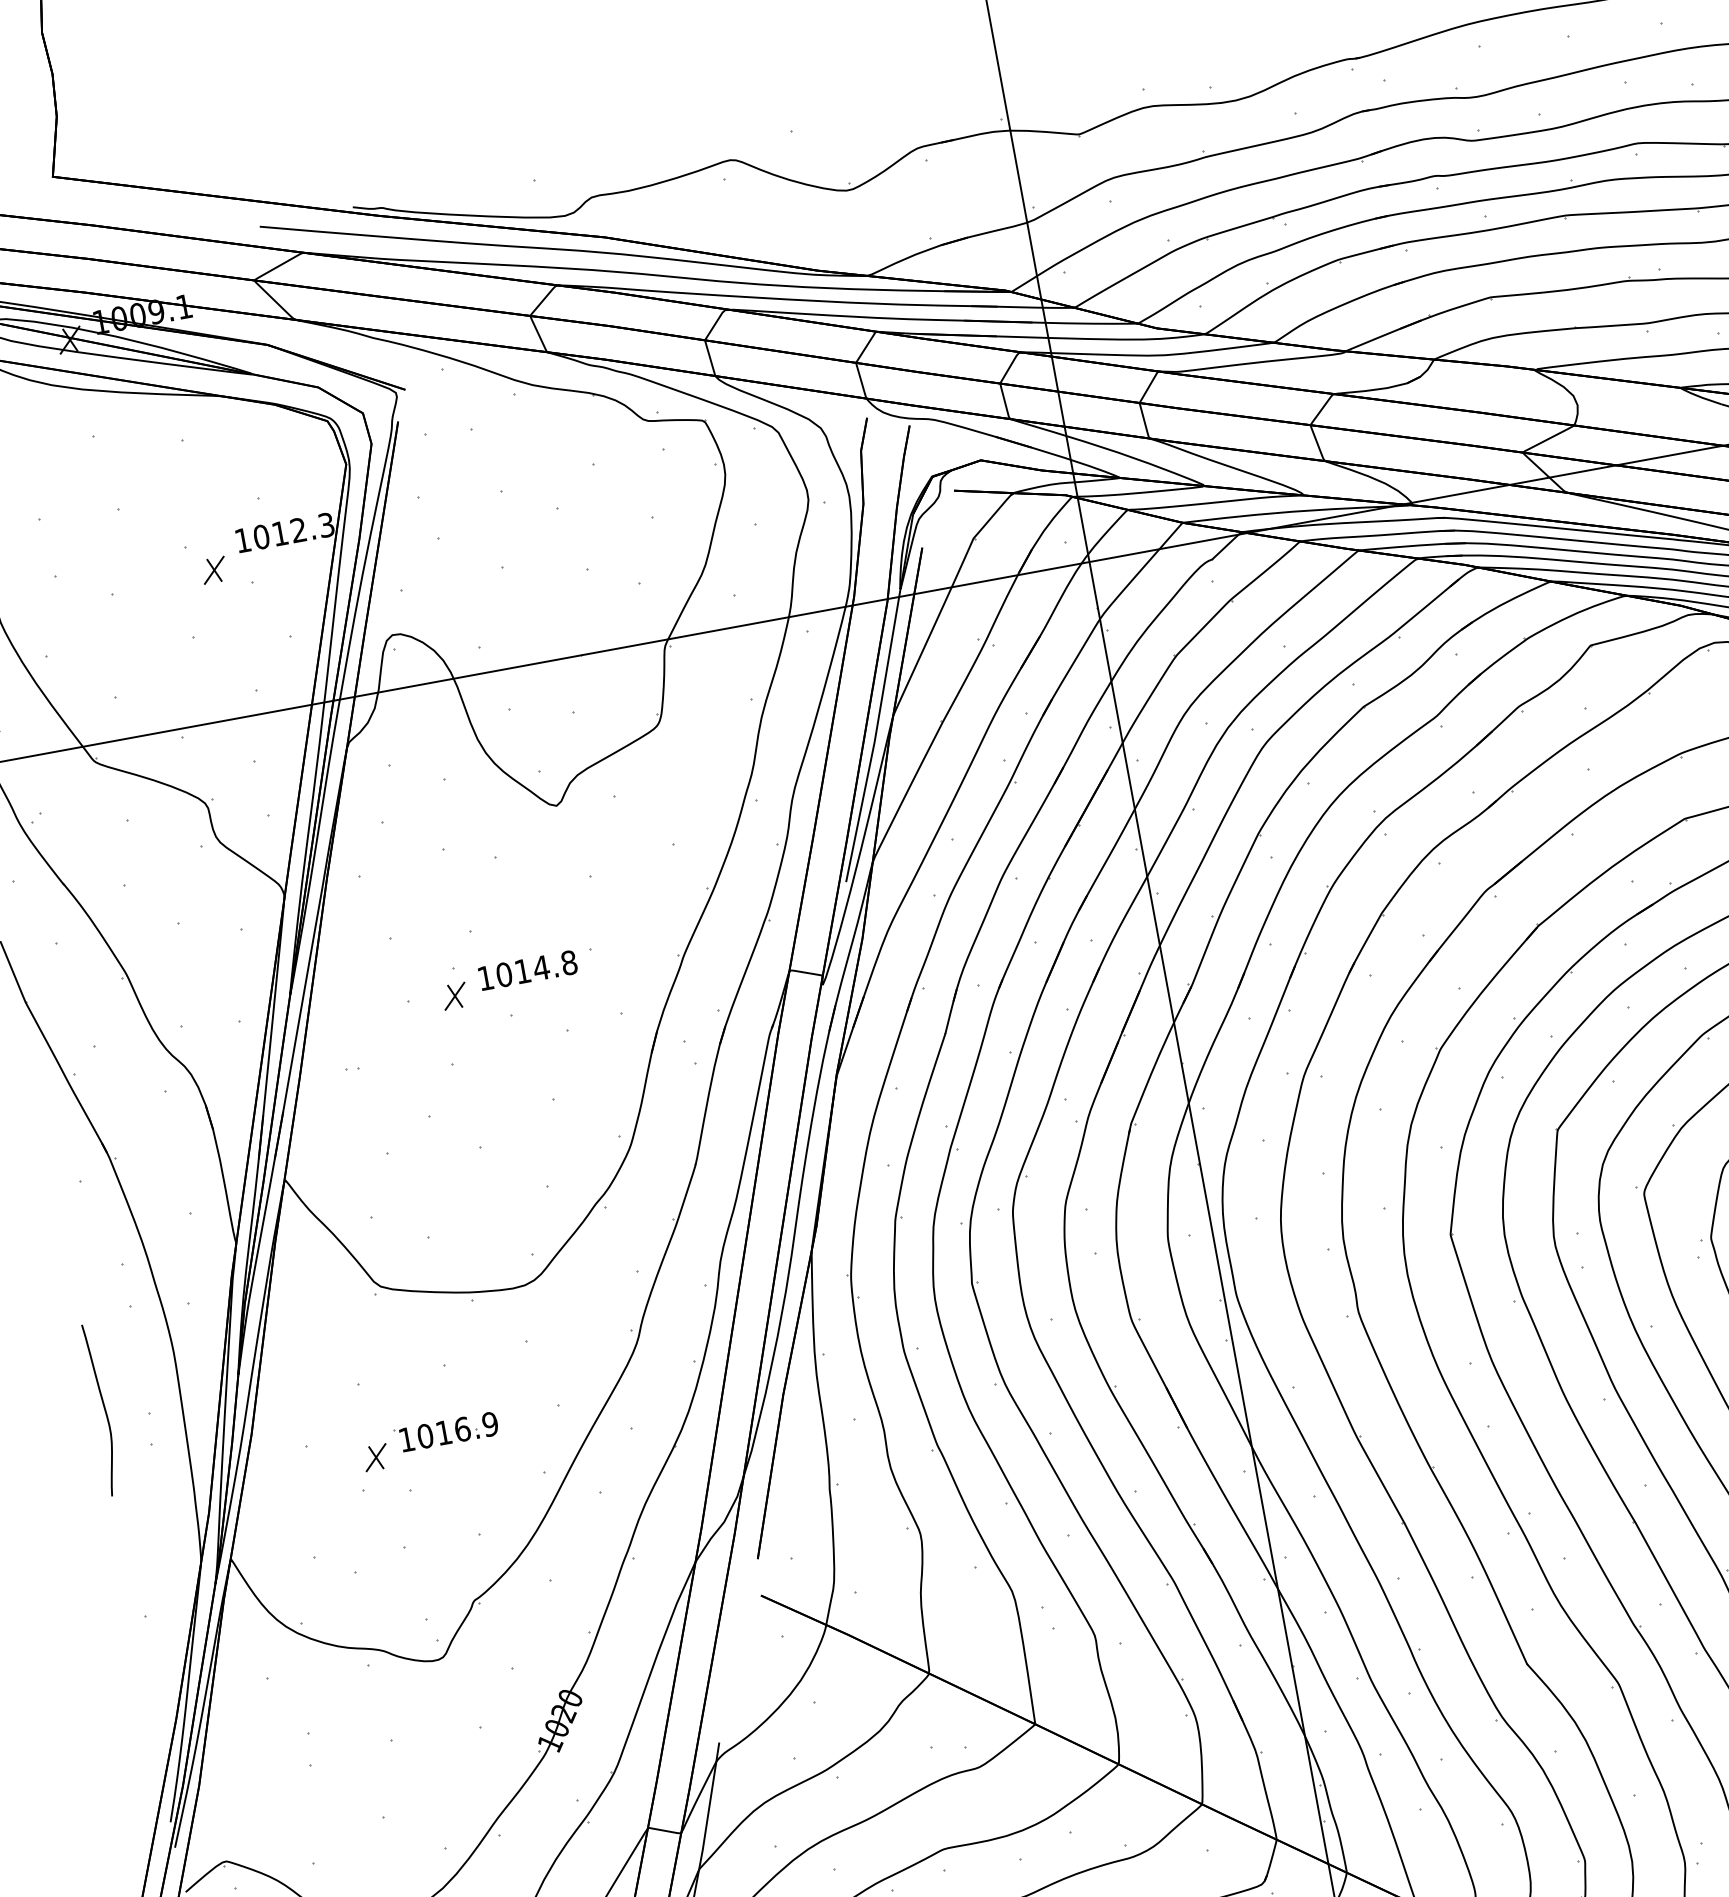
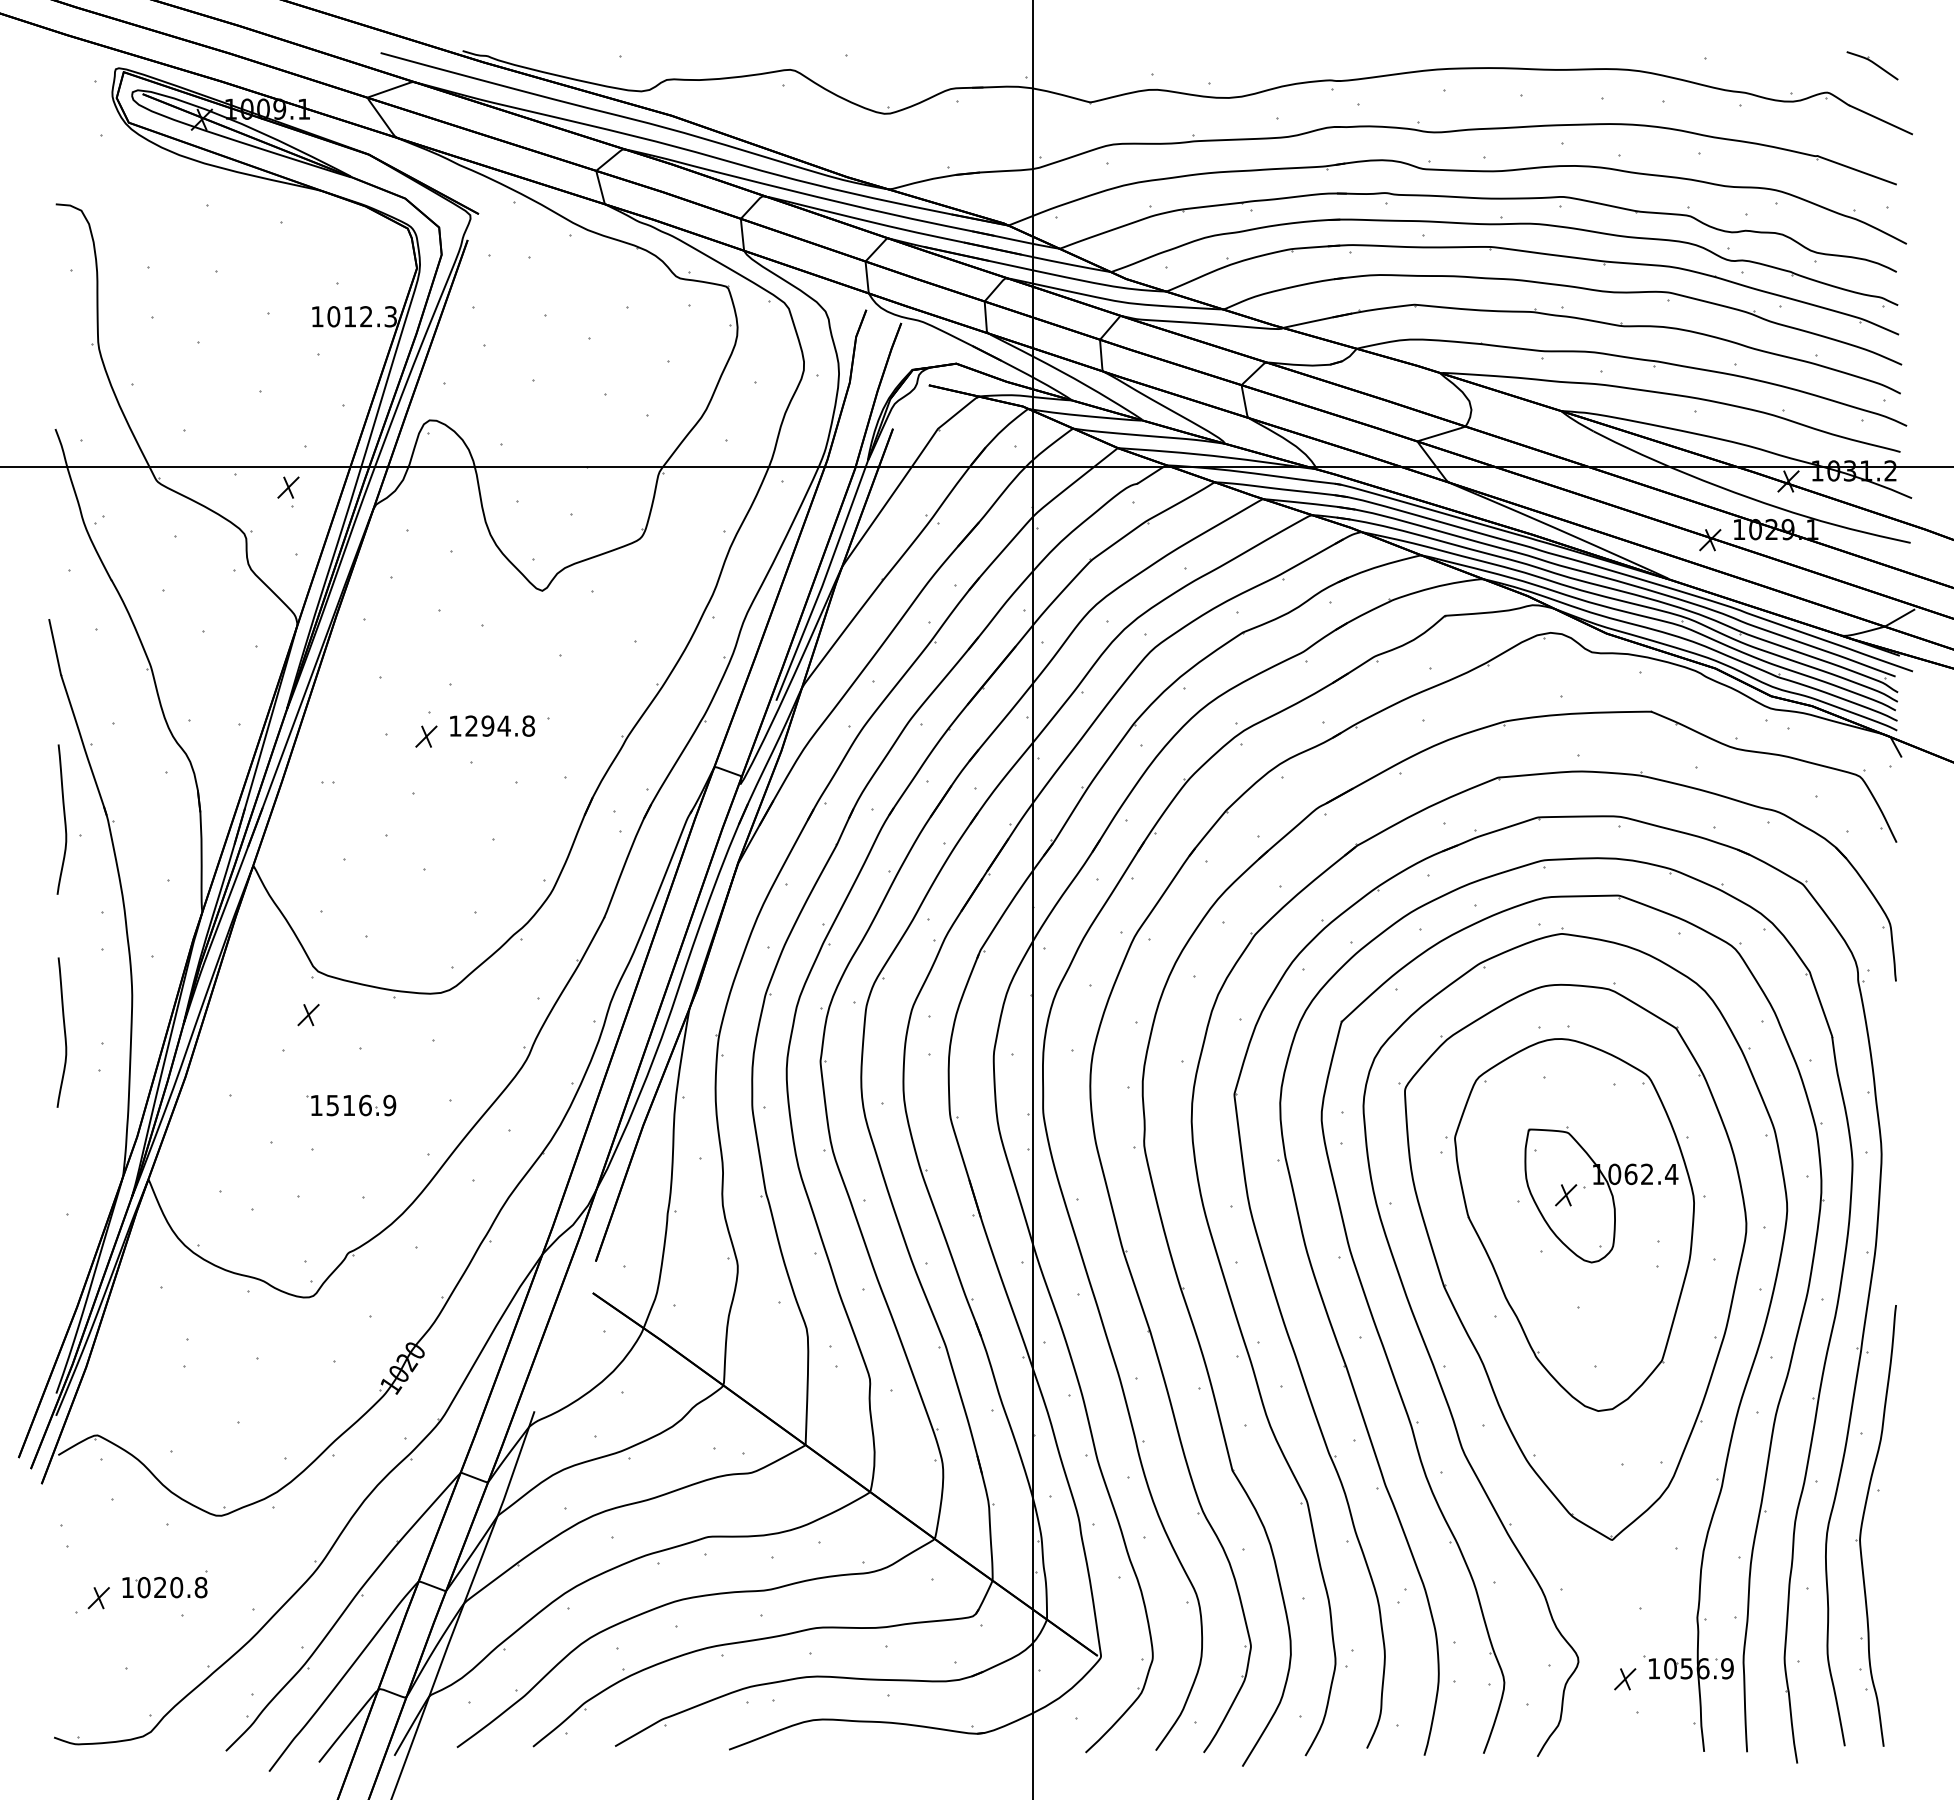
part: (214, 570) -> (288, 487), moved
text: (513, 972) -> (479, 725), 1014.8 -> 1294.8
curve: (59, 1166) -> (64, 819), added
text: (425, 1436) -> (332, 1105), 1016.9 -> 1516.9
part: (376, 1458) -> (308, 1015), moved

